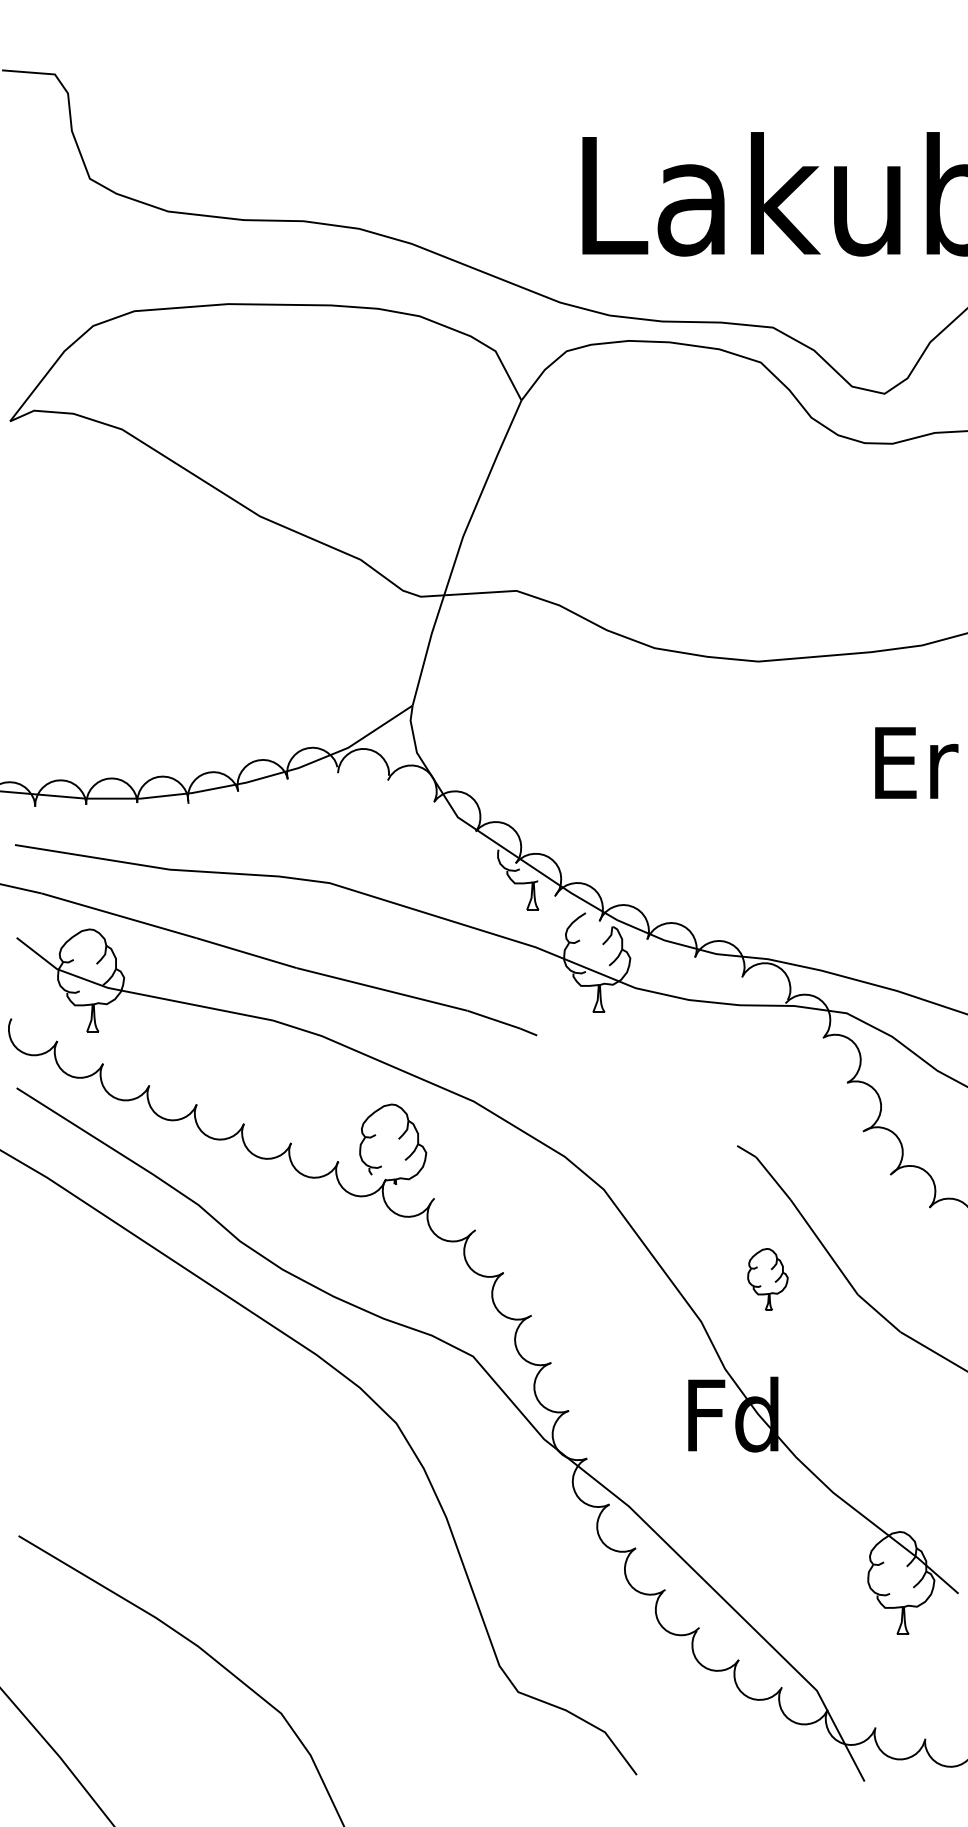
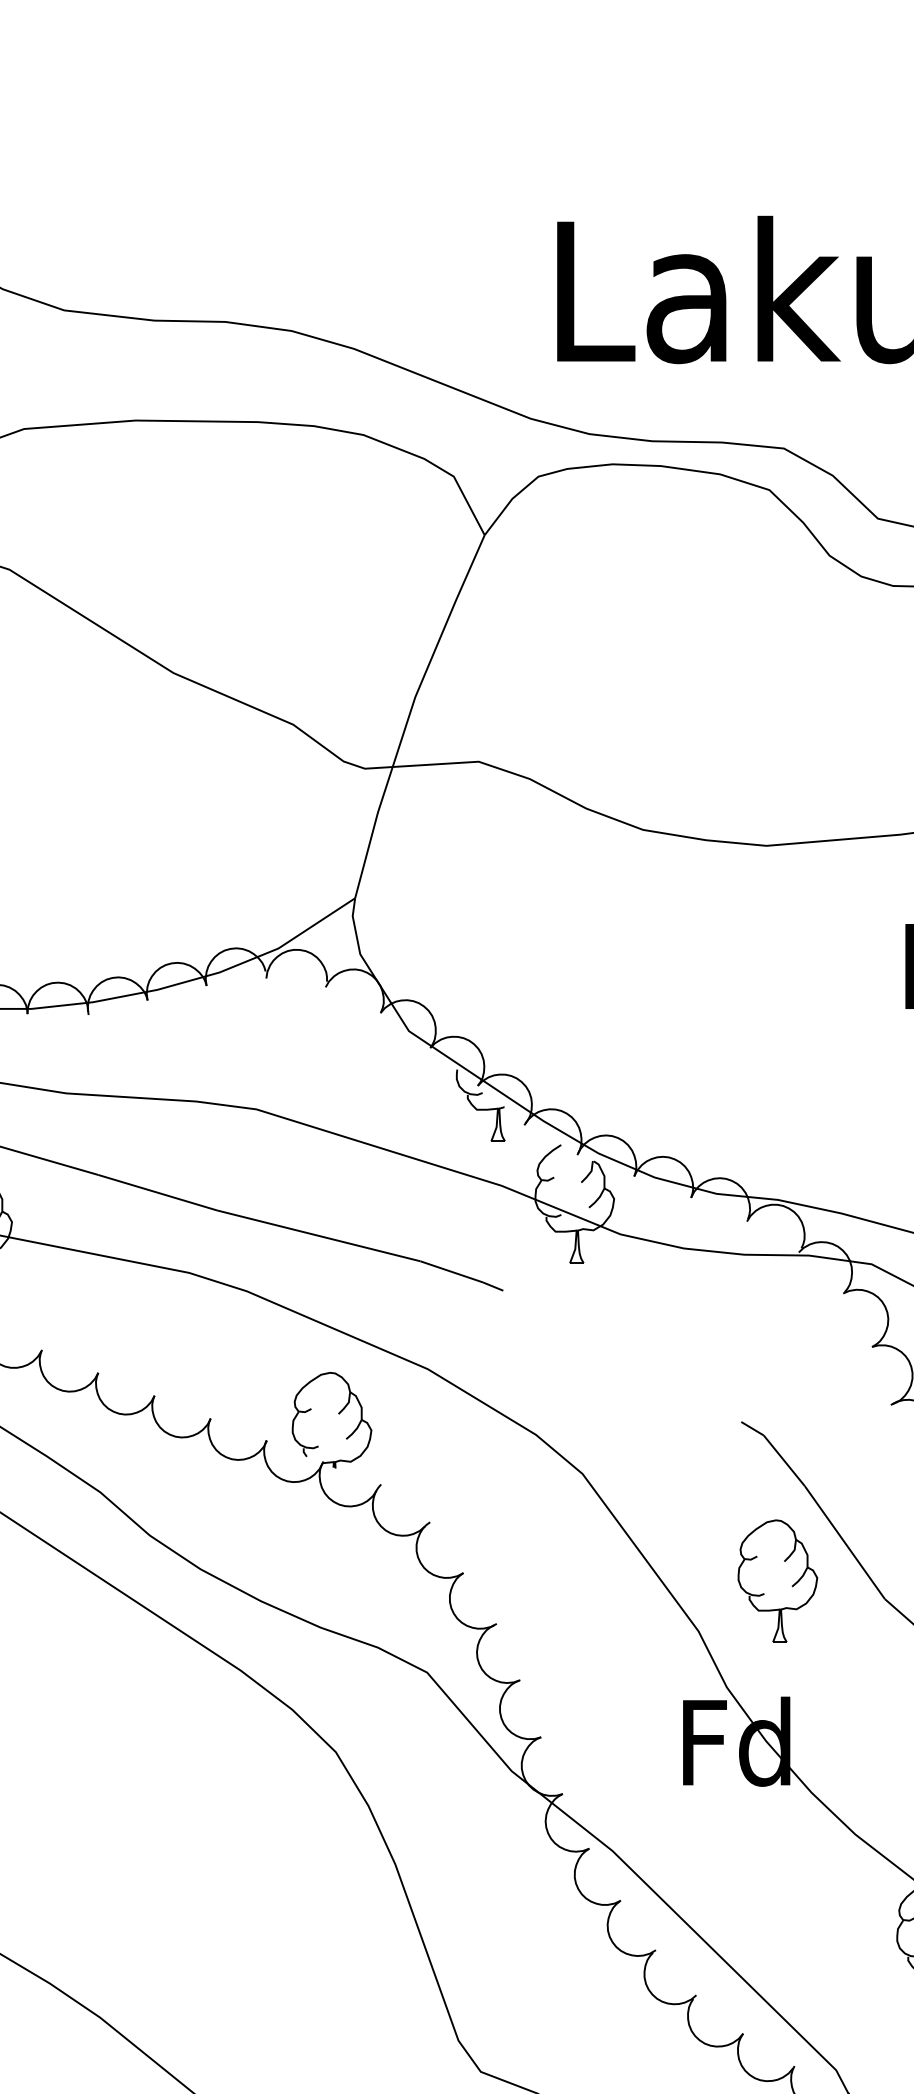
part: (767, 1279) -> (777, 1580), size x1.67

